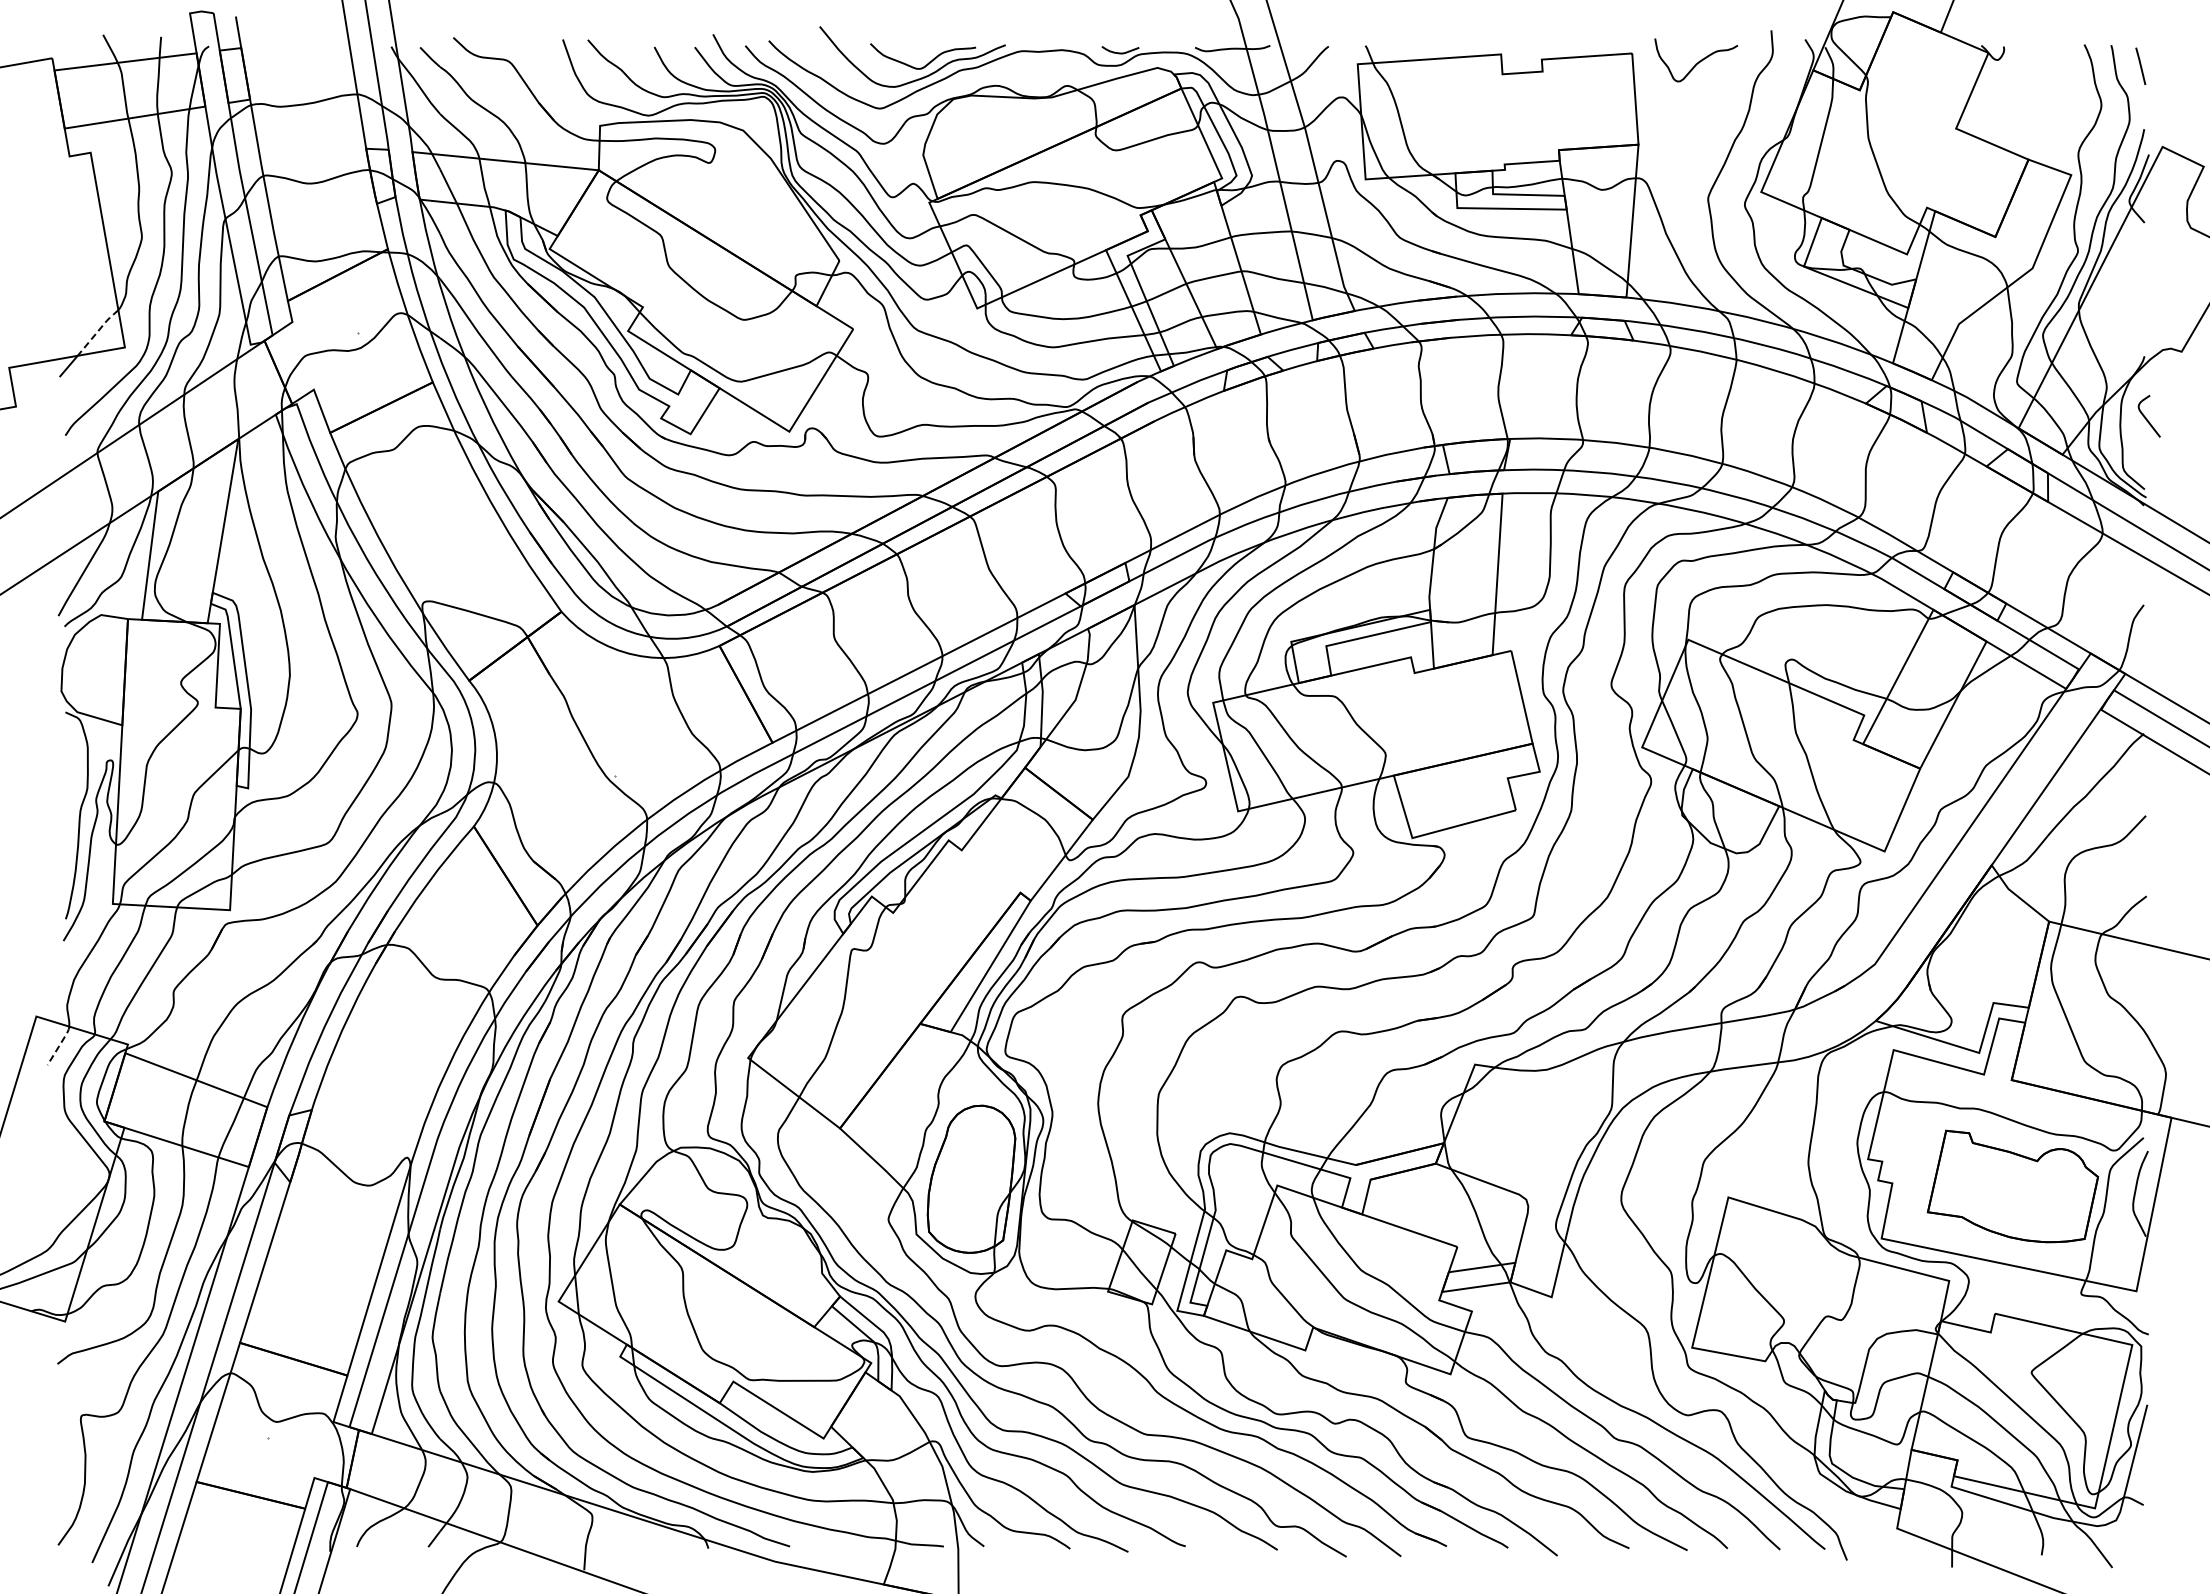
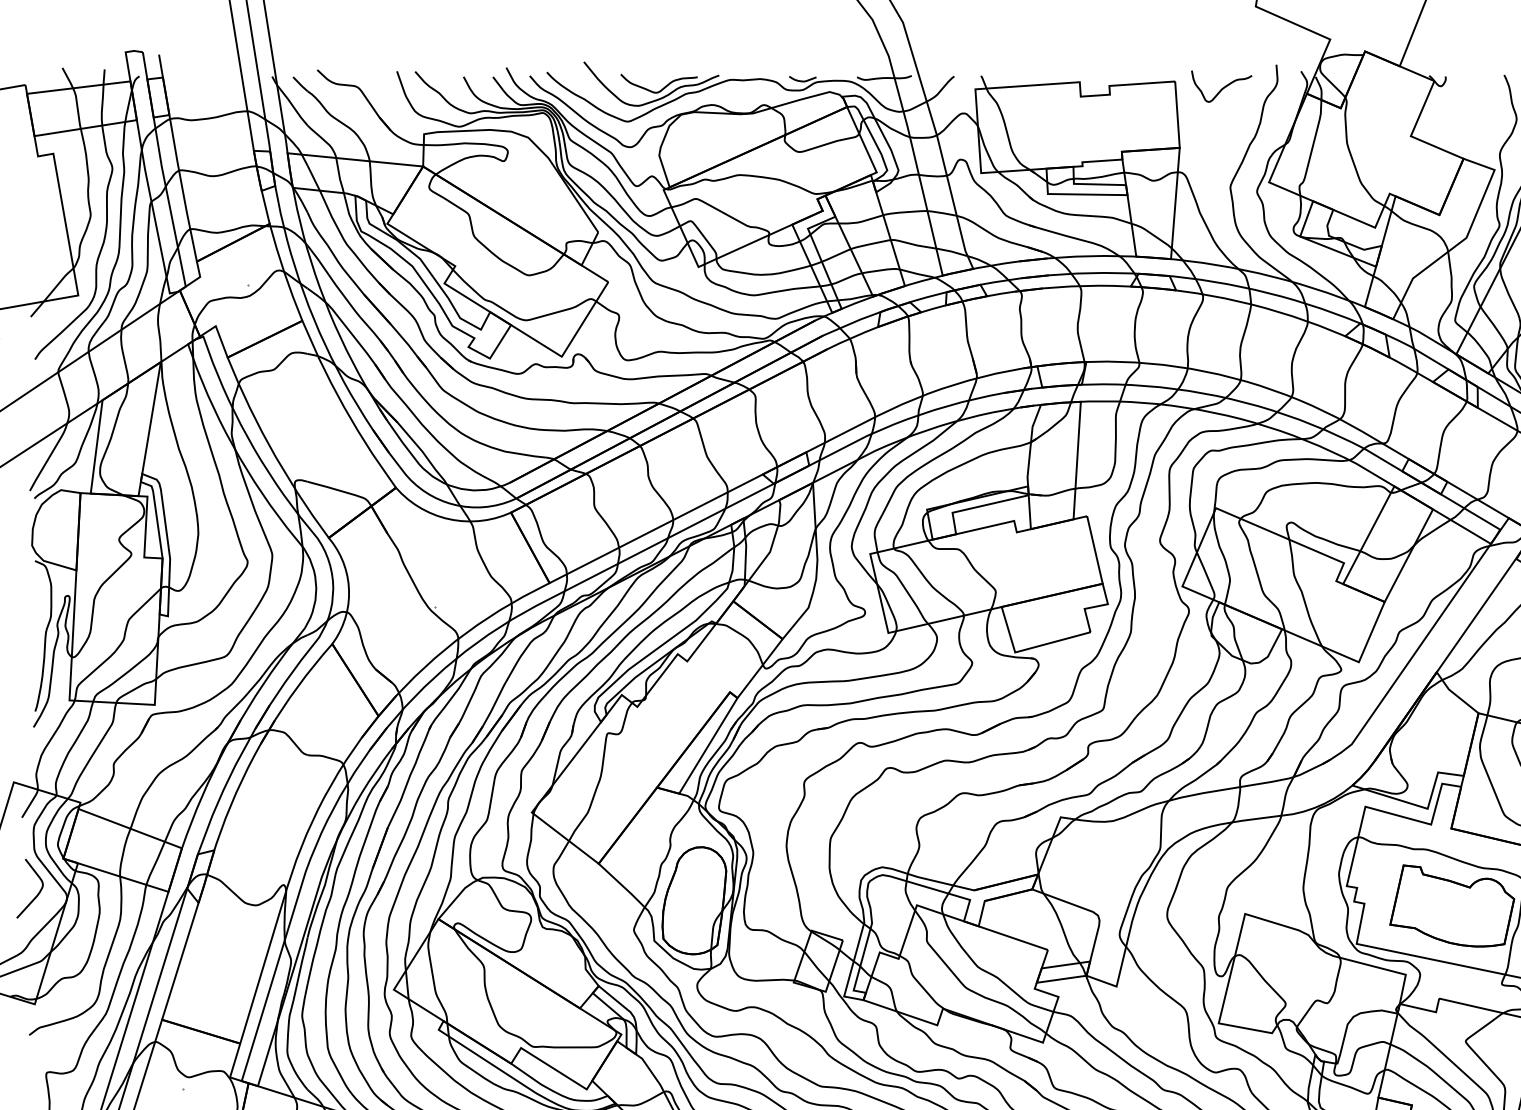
line: (97, 331) -> (58, 283), dashed -> solid
line: (59, 1045) -> (30, 803), dashed -> solid
curve: (68, 1170) -> (37, 894), added

